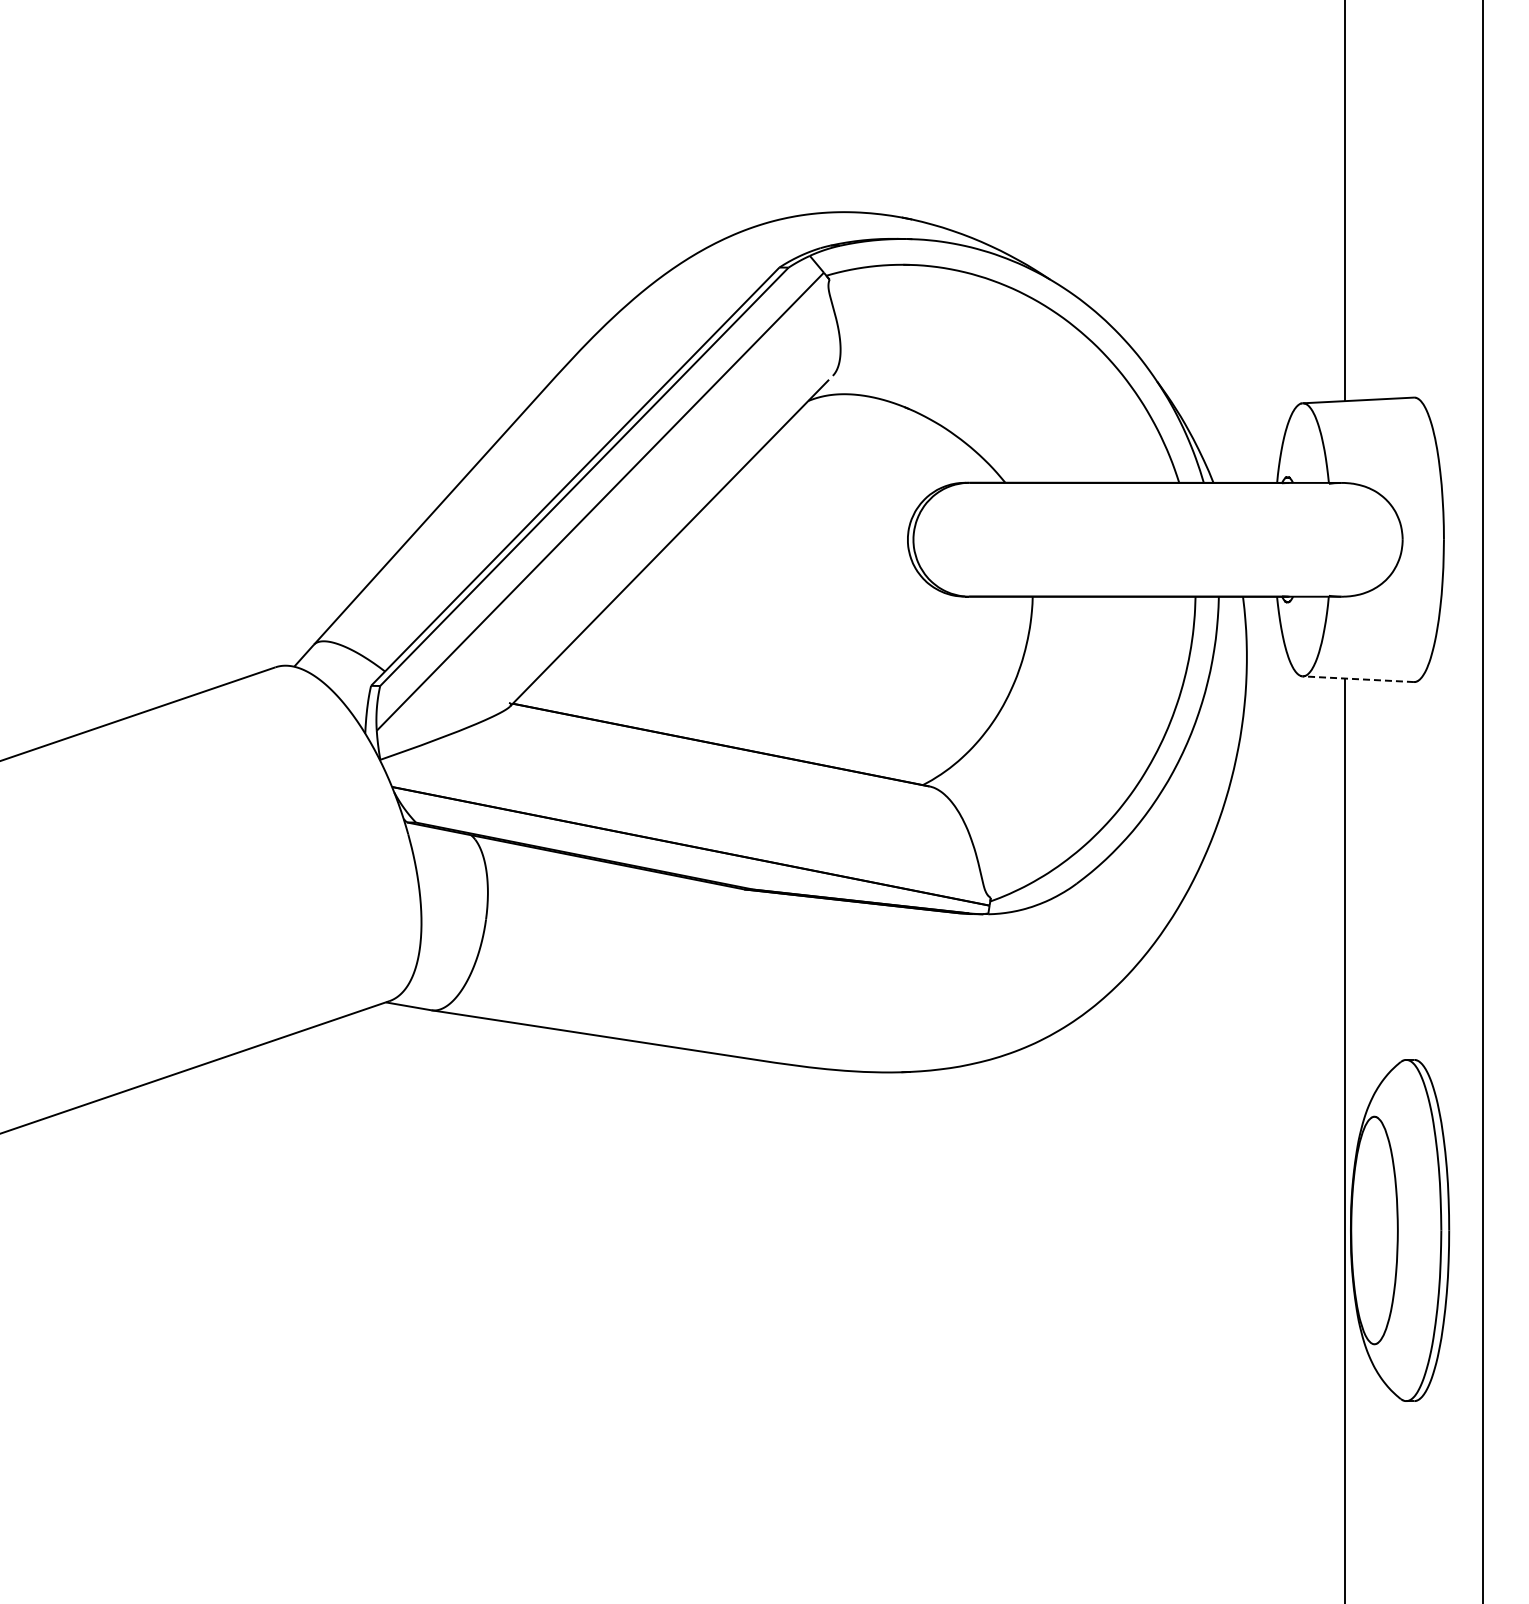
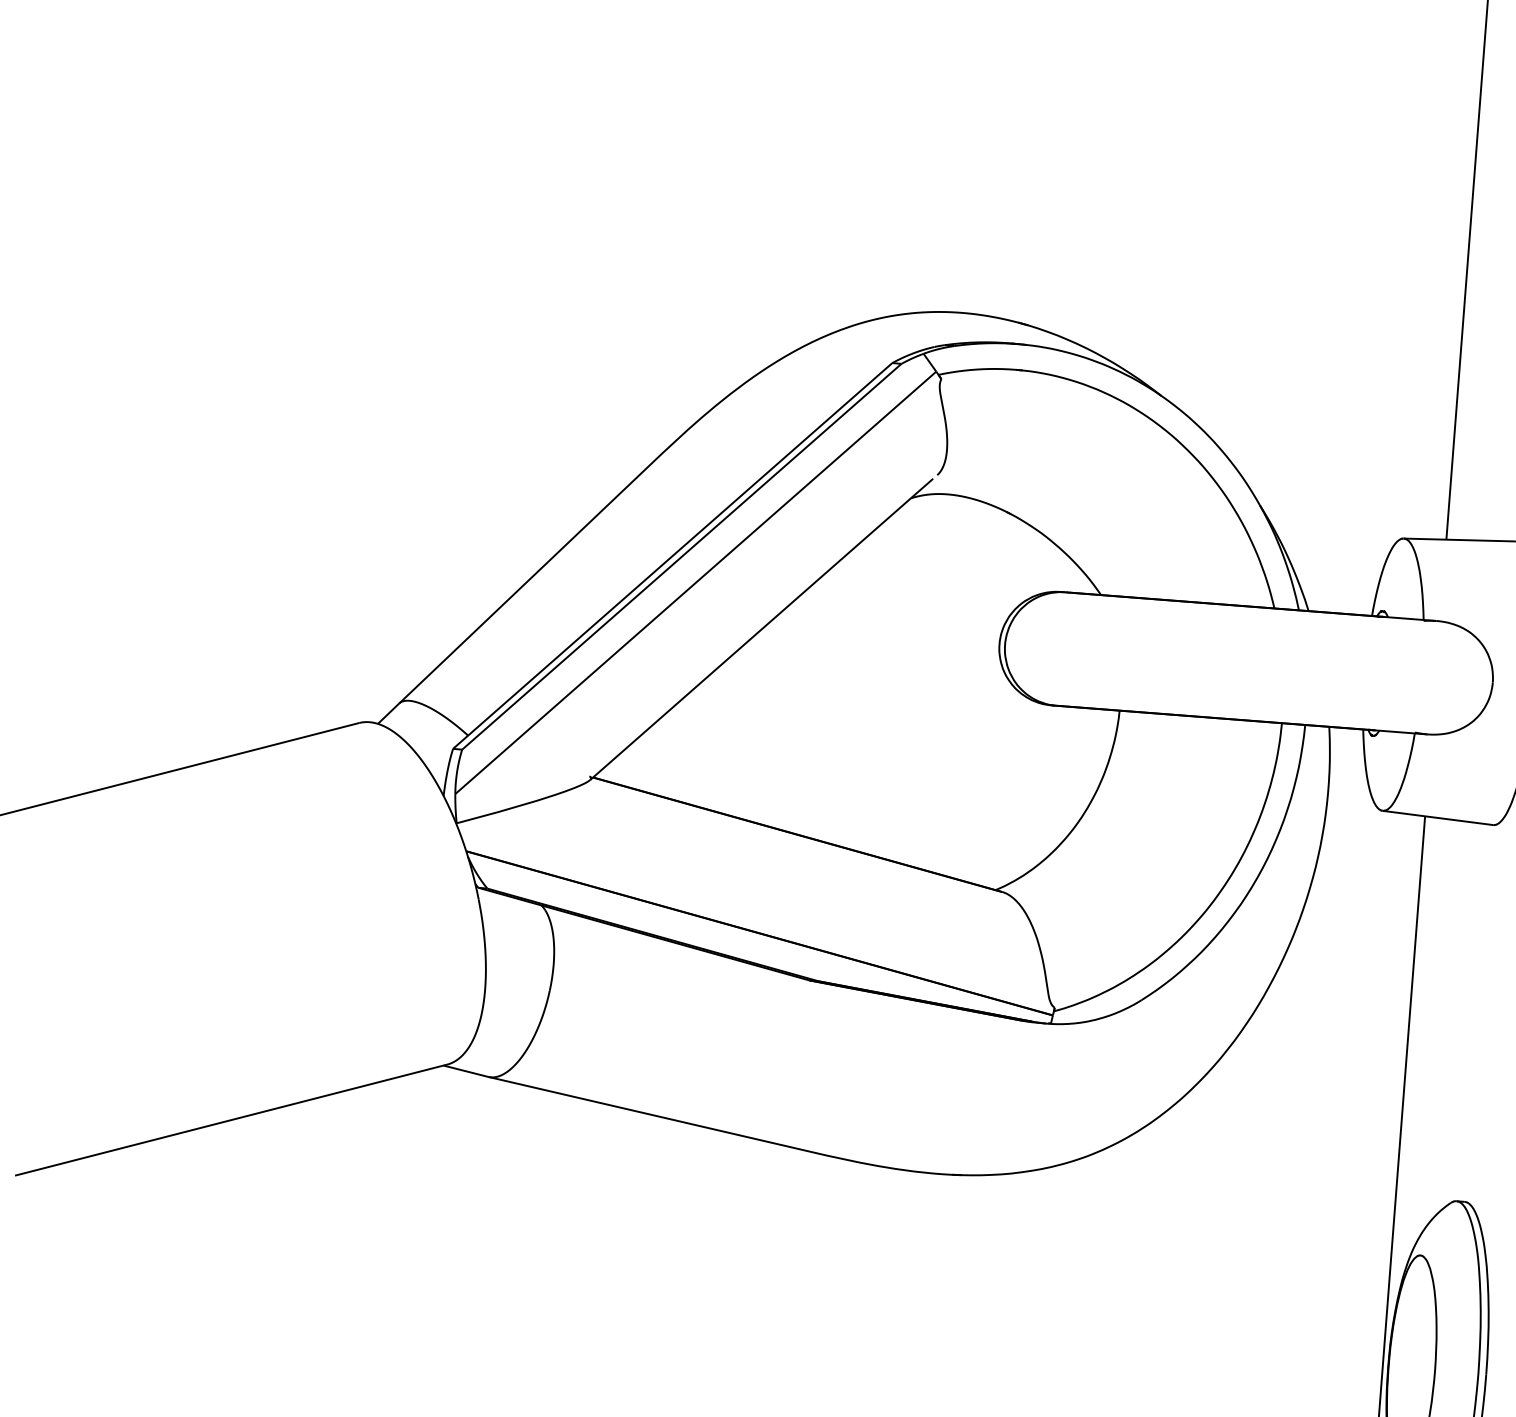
line: (1358, 679) -> (1438, 818), dashed -> solid

